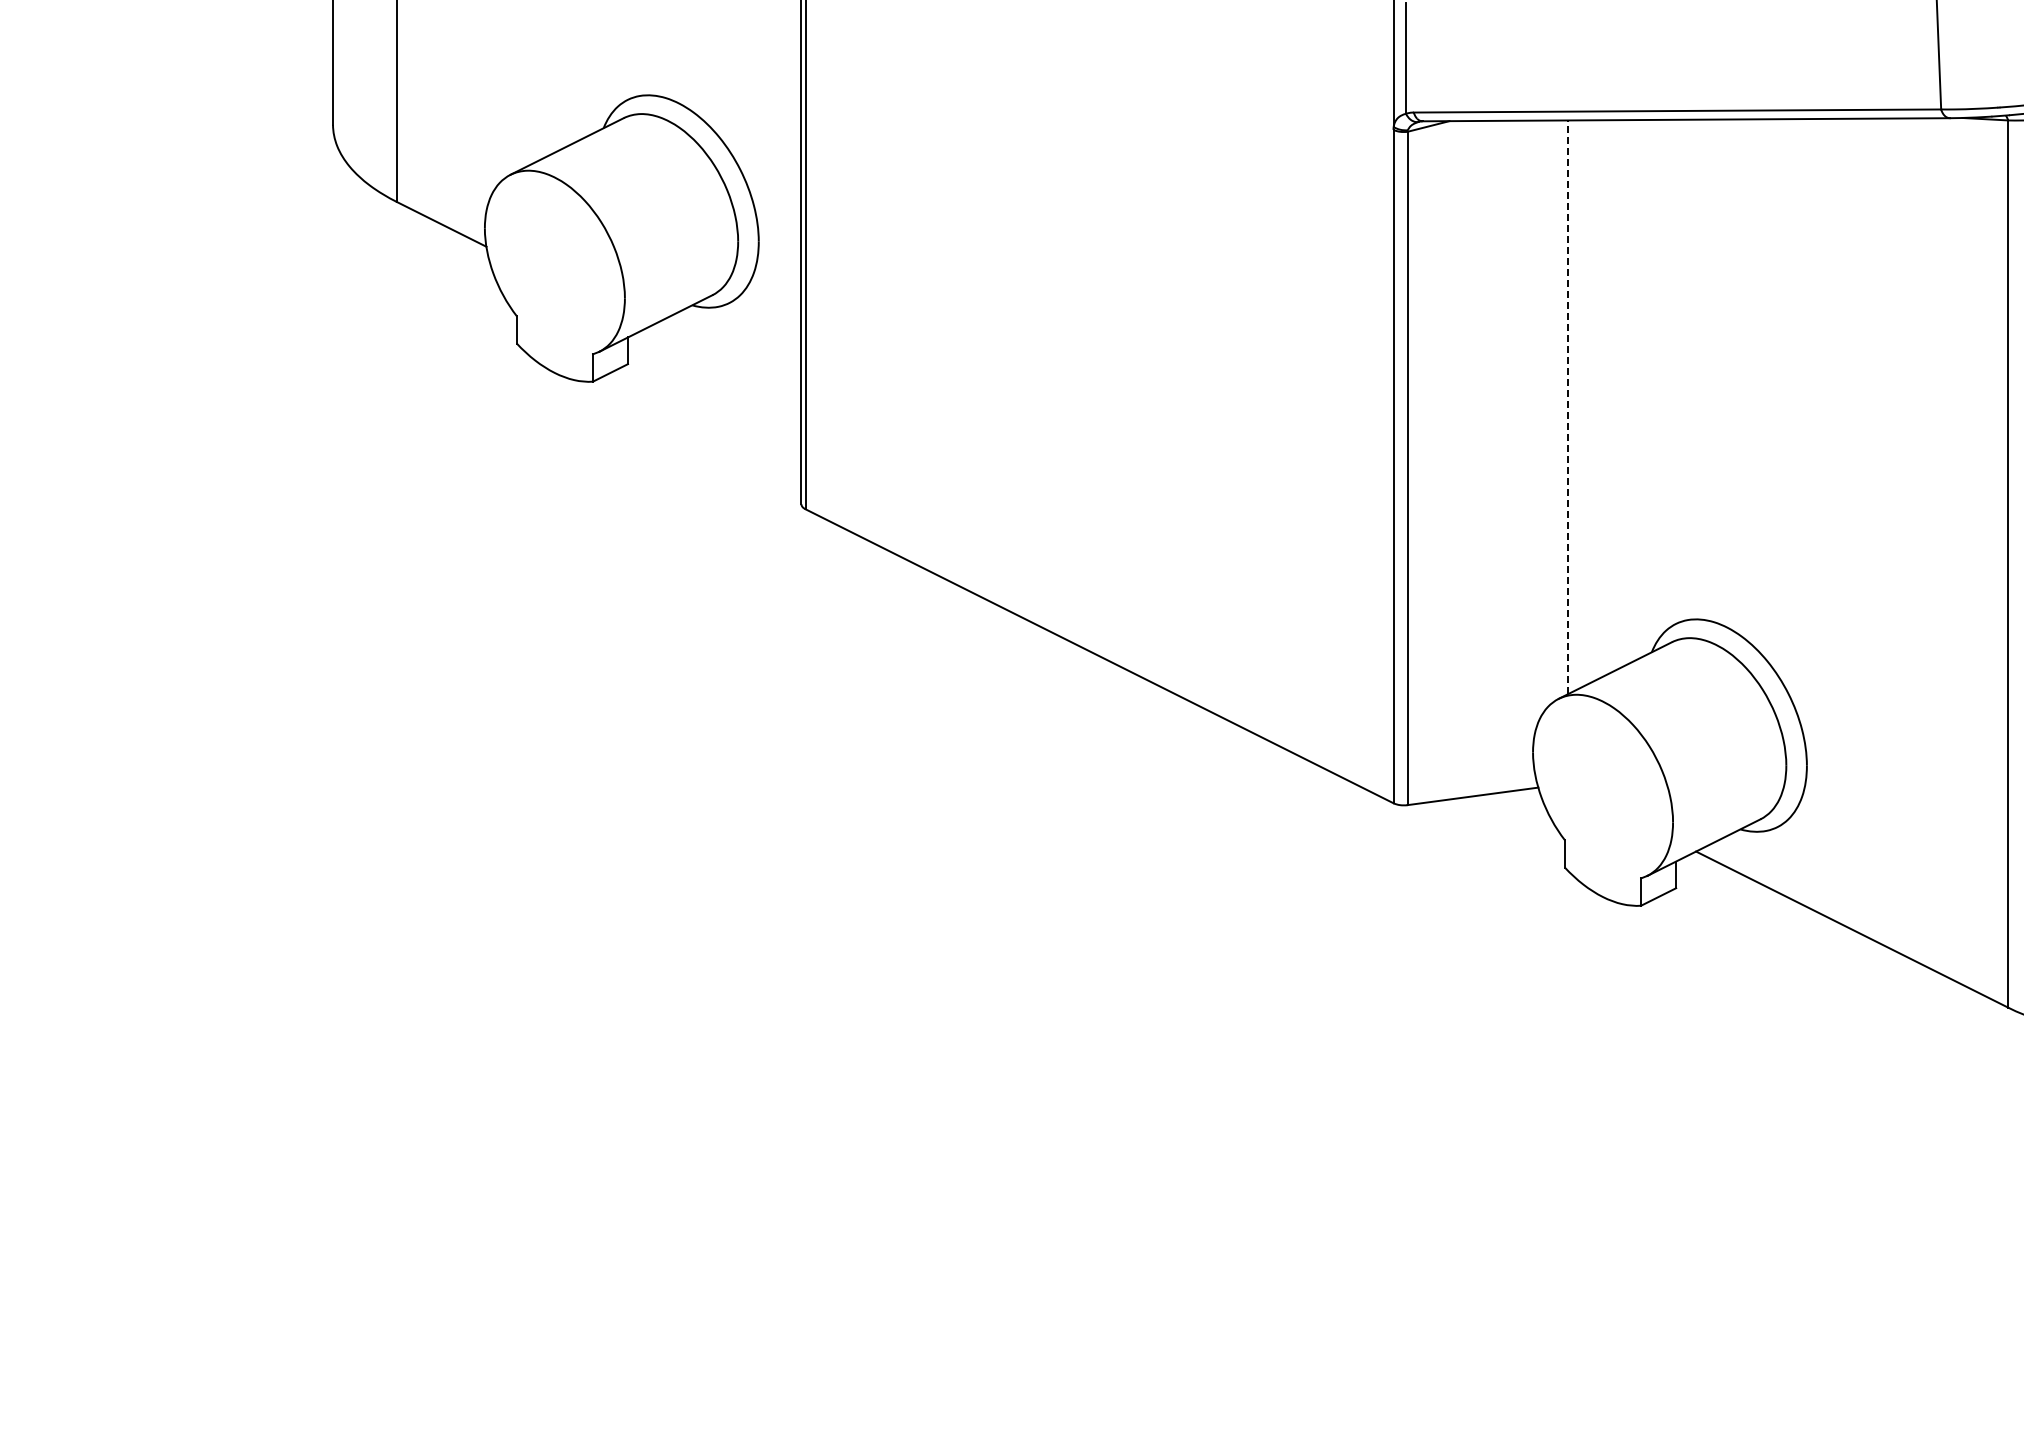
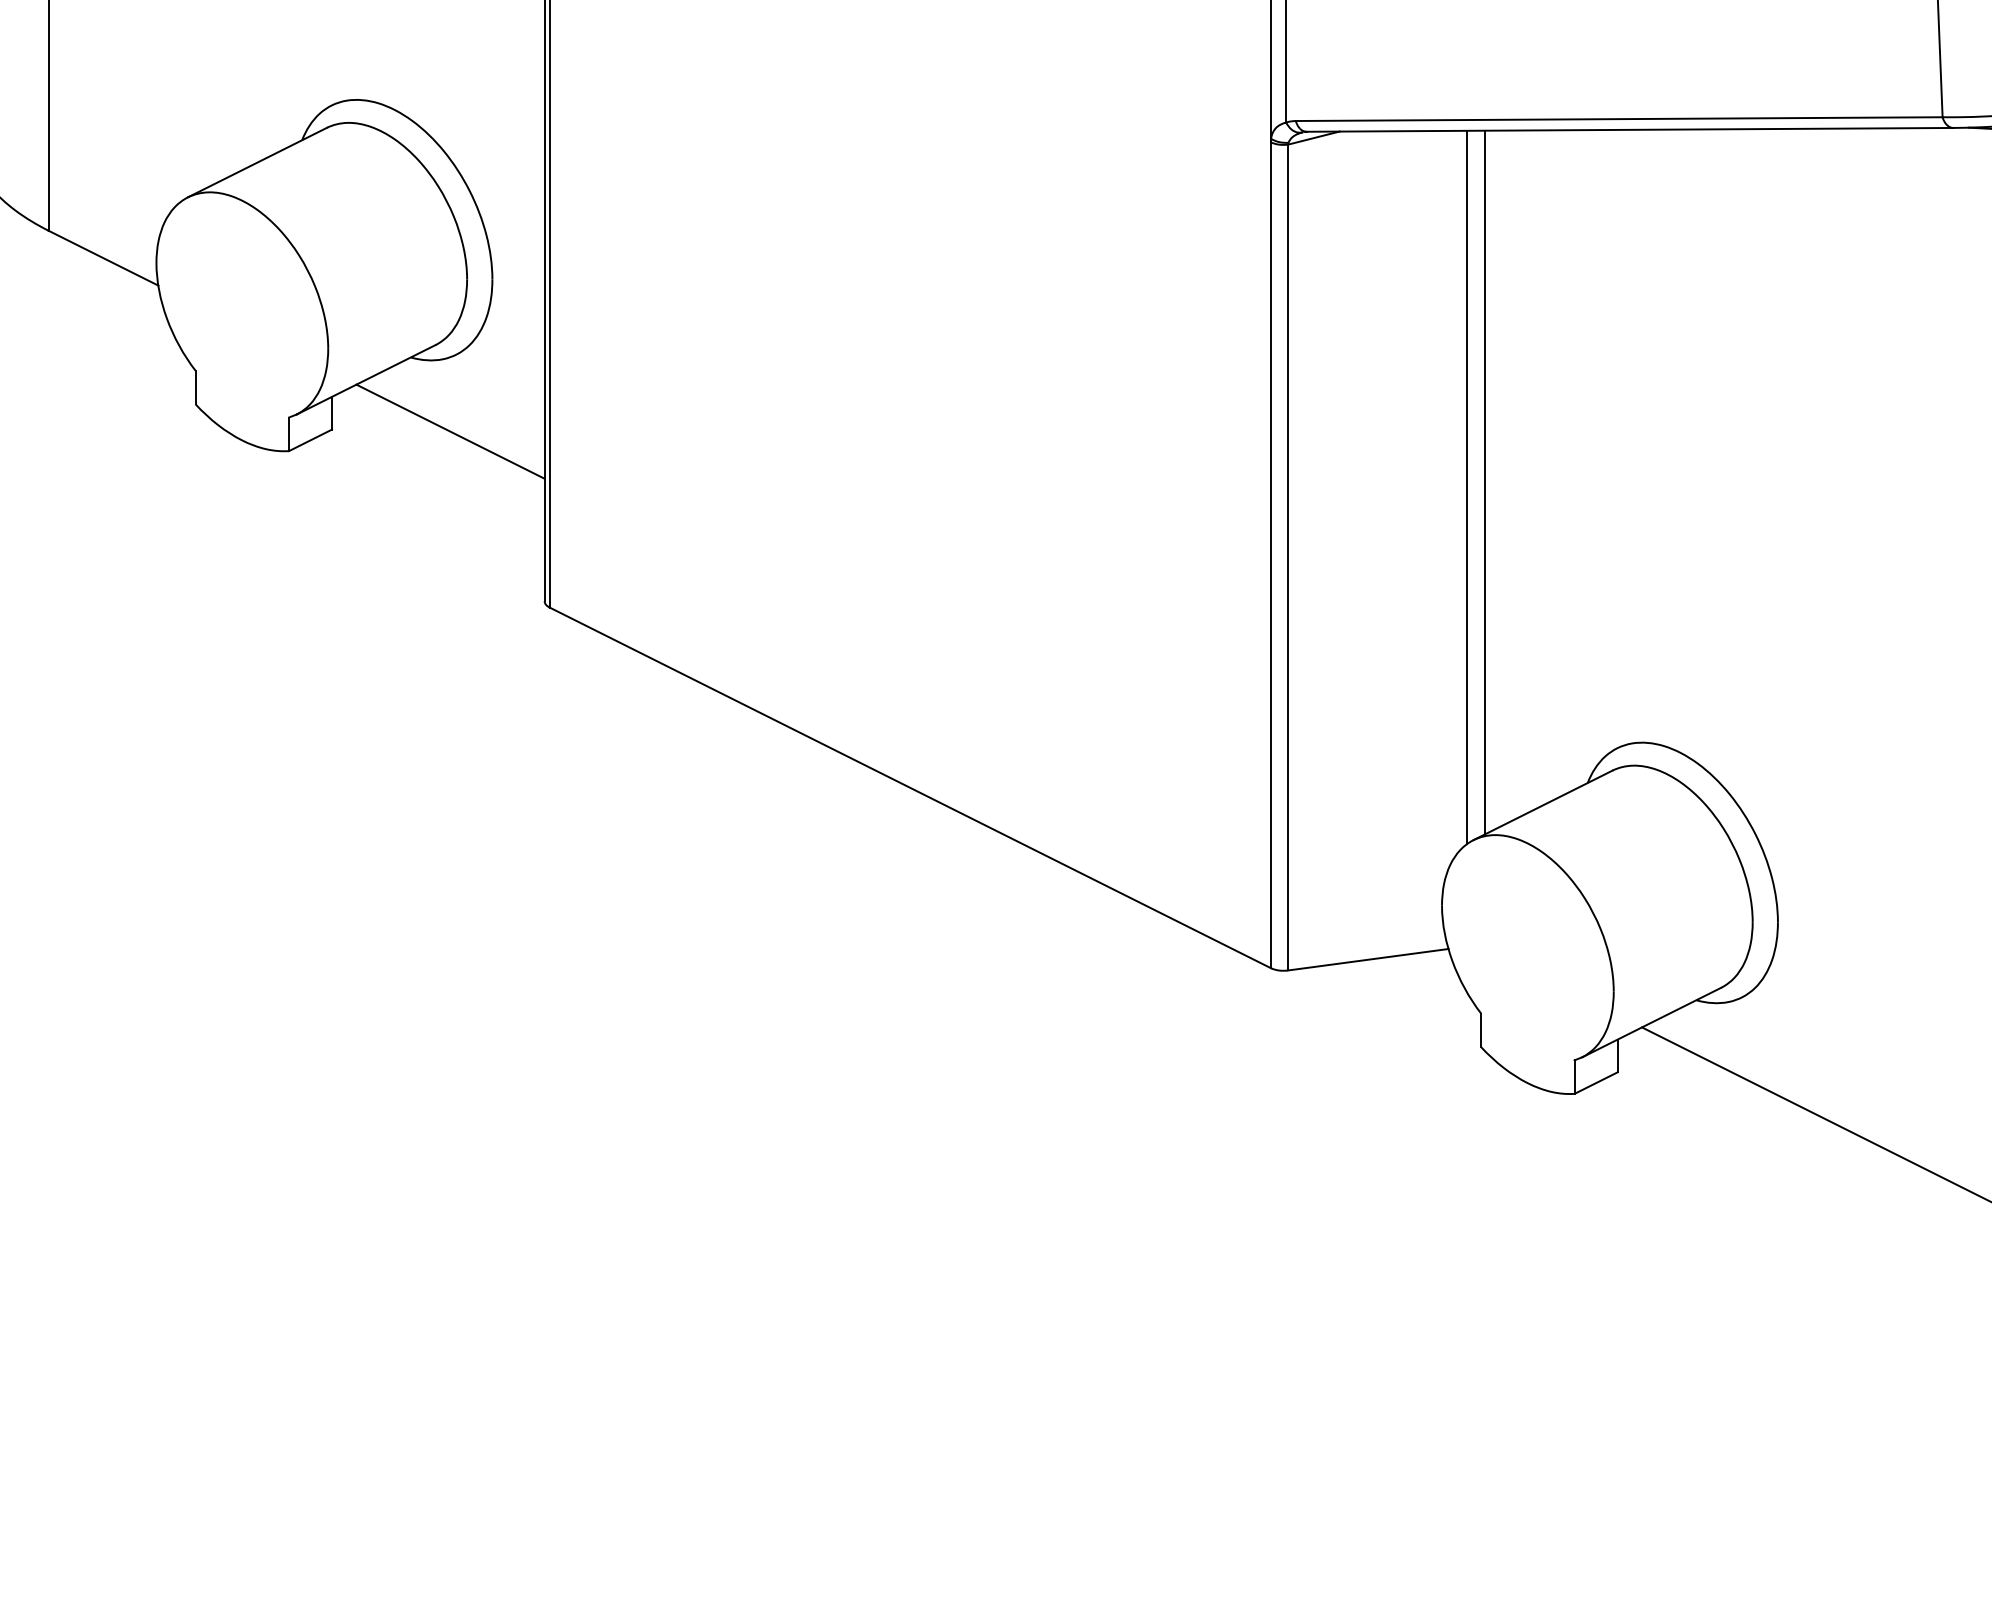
line: (724, 365) -> (450, 431), added
line: (1567, 407) -> (1484, 482), dashed -> solid
line: (1553, 411) -> (1467, 487), added

